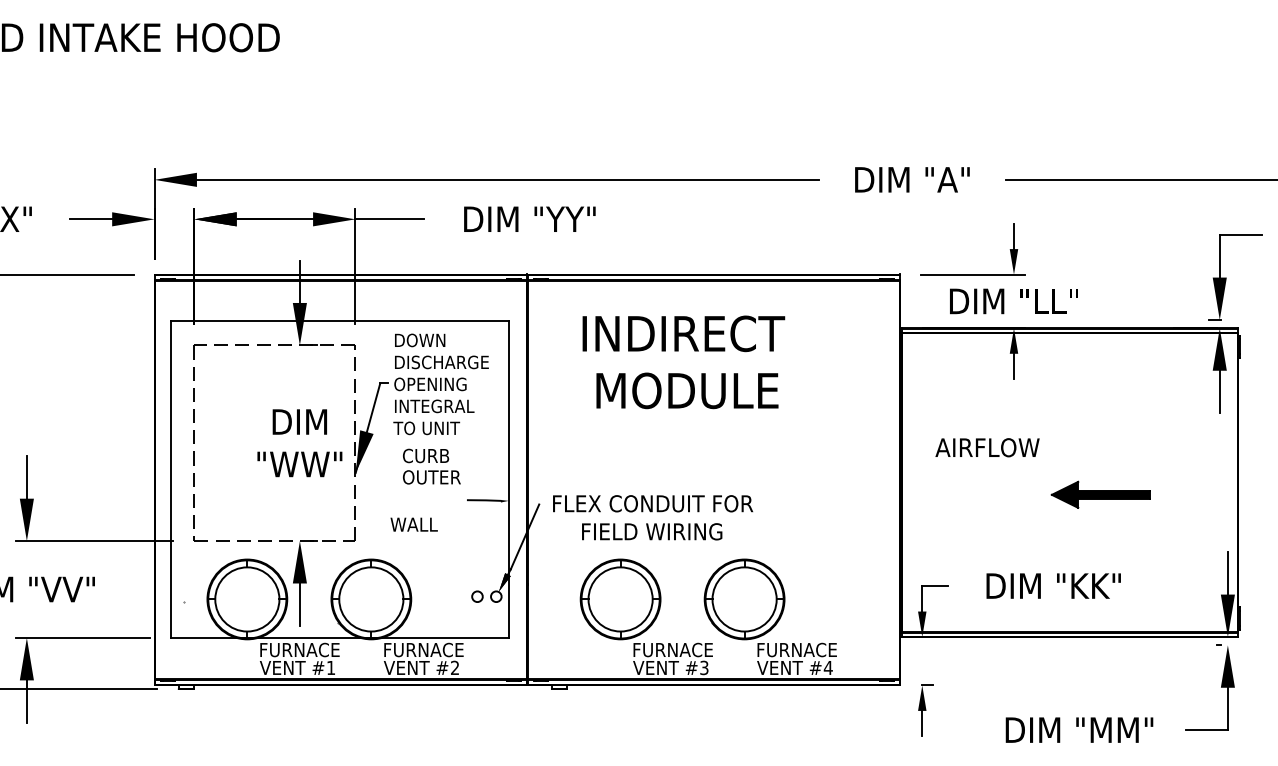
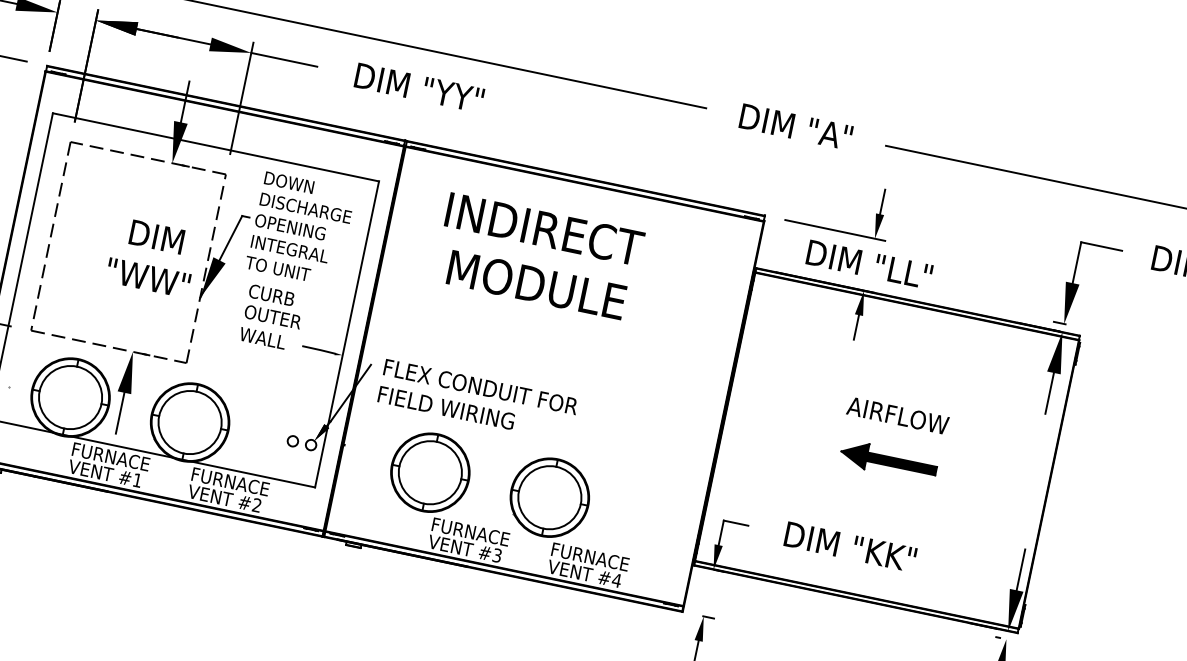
text: (987, 447) -> (897, 415), moved
part: (1100, 494) -> (888, 460), moved
text: (413, 524) -> (262, 338), moved
text: (652, 531) -> (446, 407), moved

